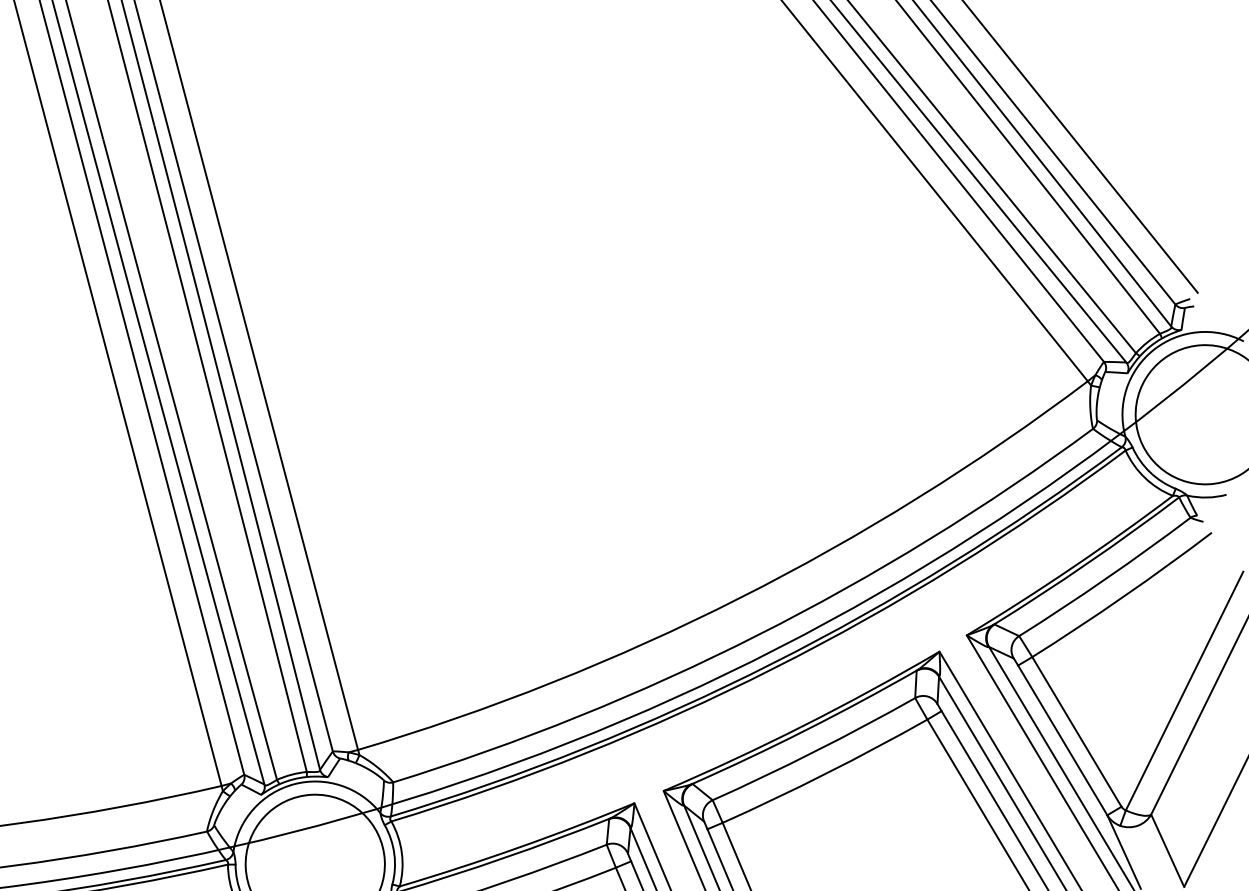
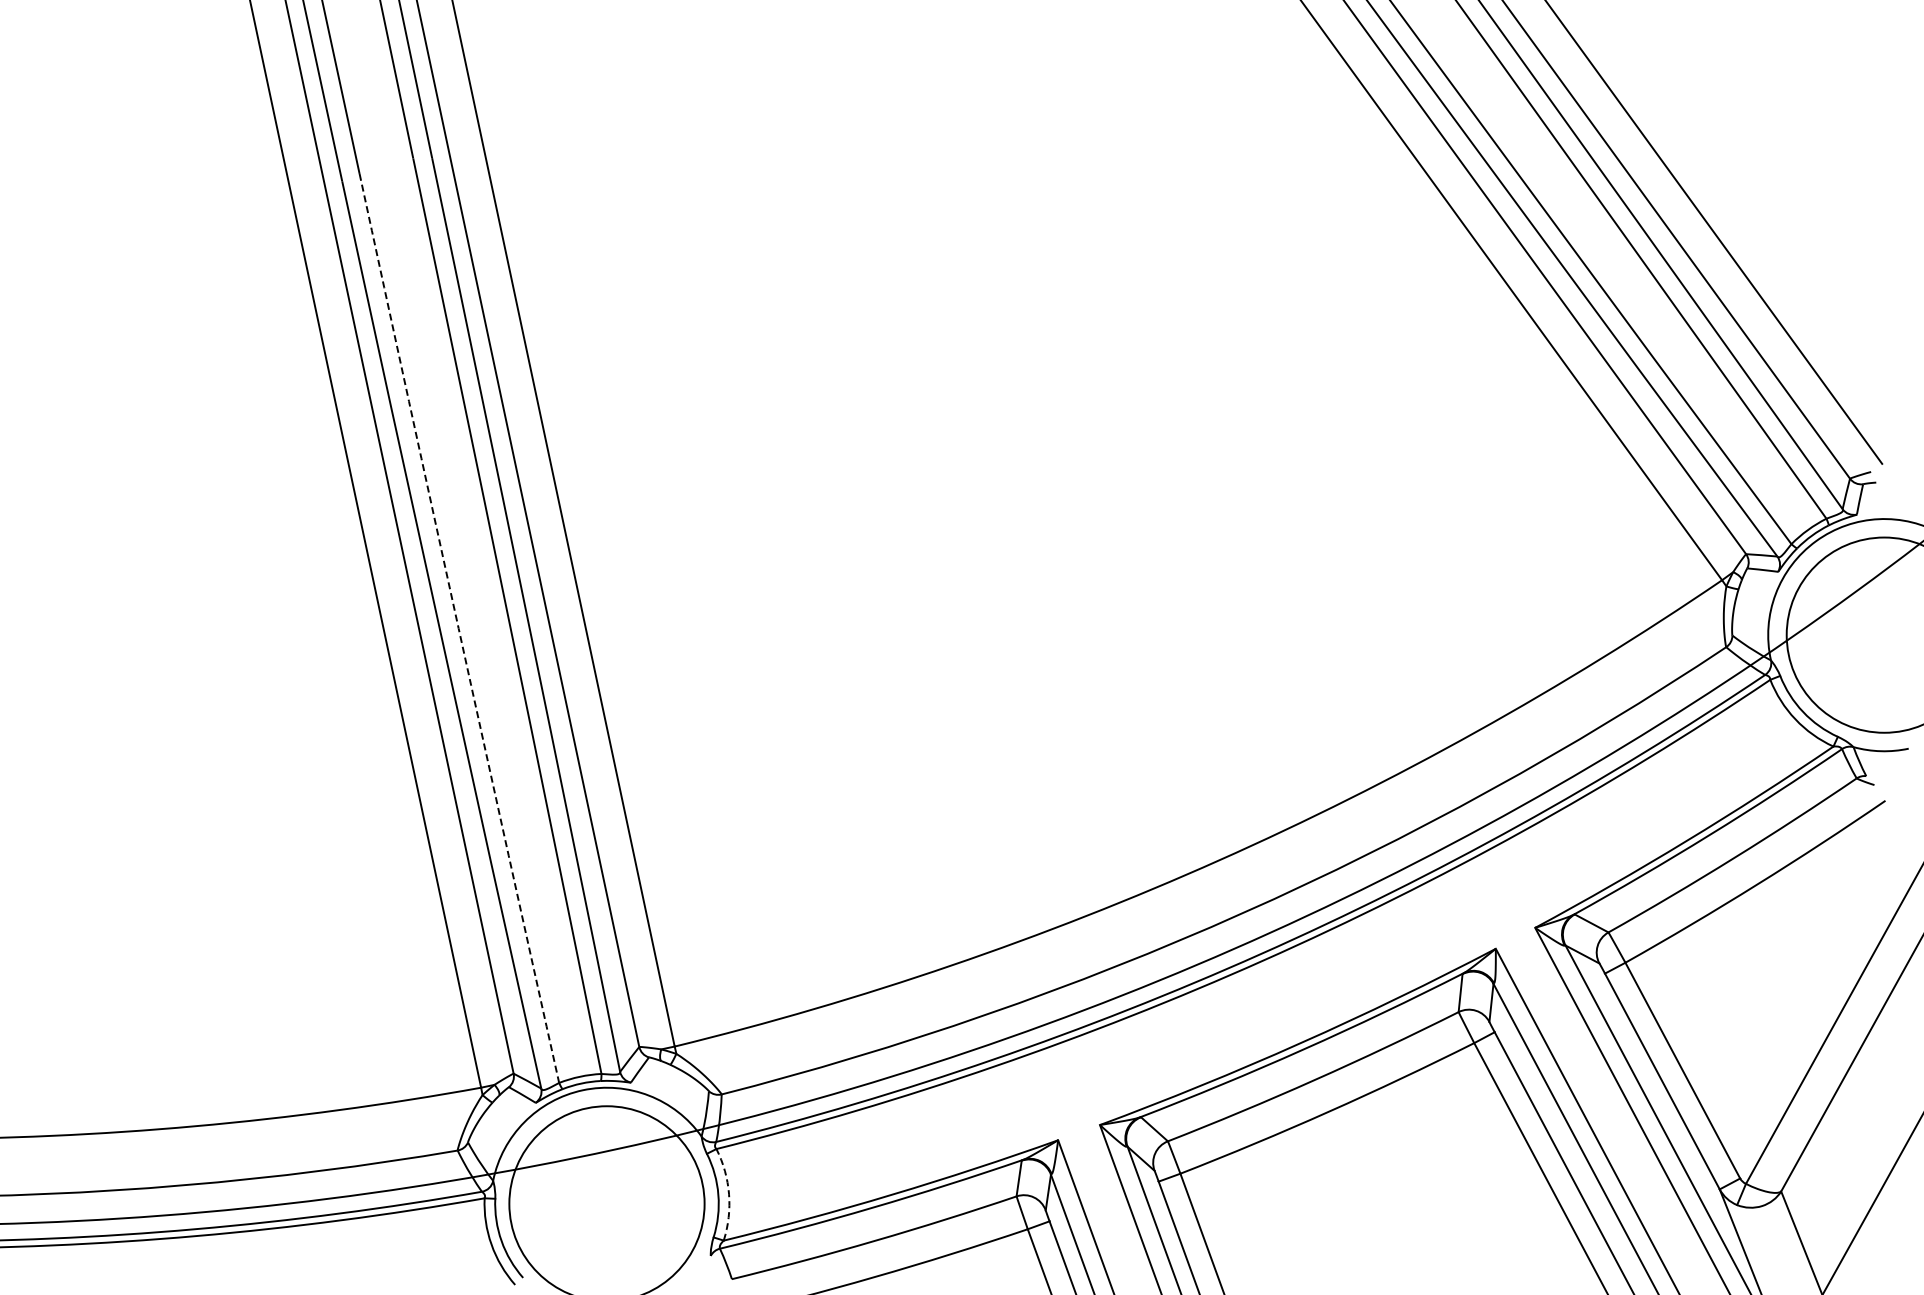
arc: (189, 459) -> (458, 628), solid -> dashed
arc: (402, 853) -> (729, 1194), solid -> dashed

